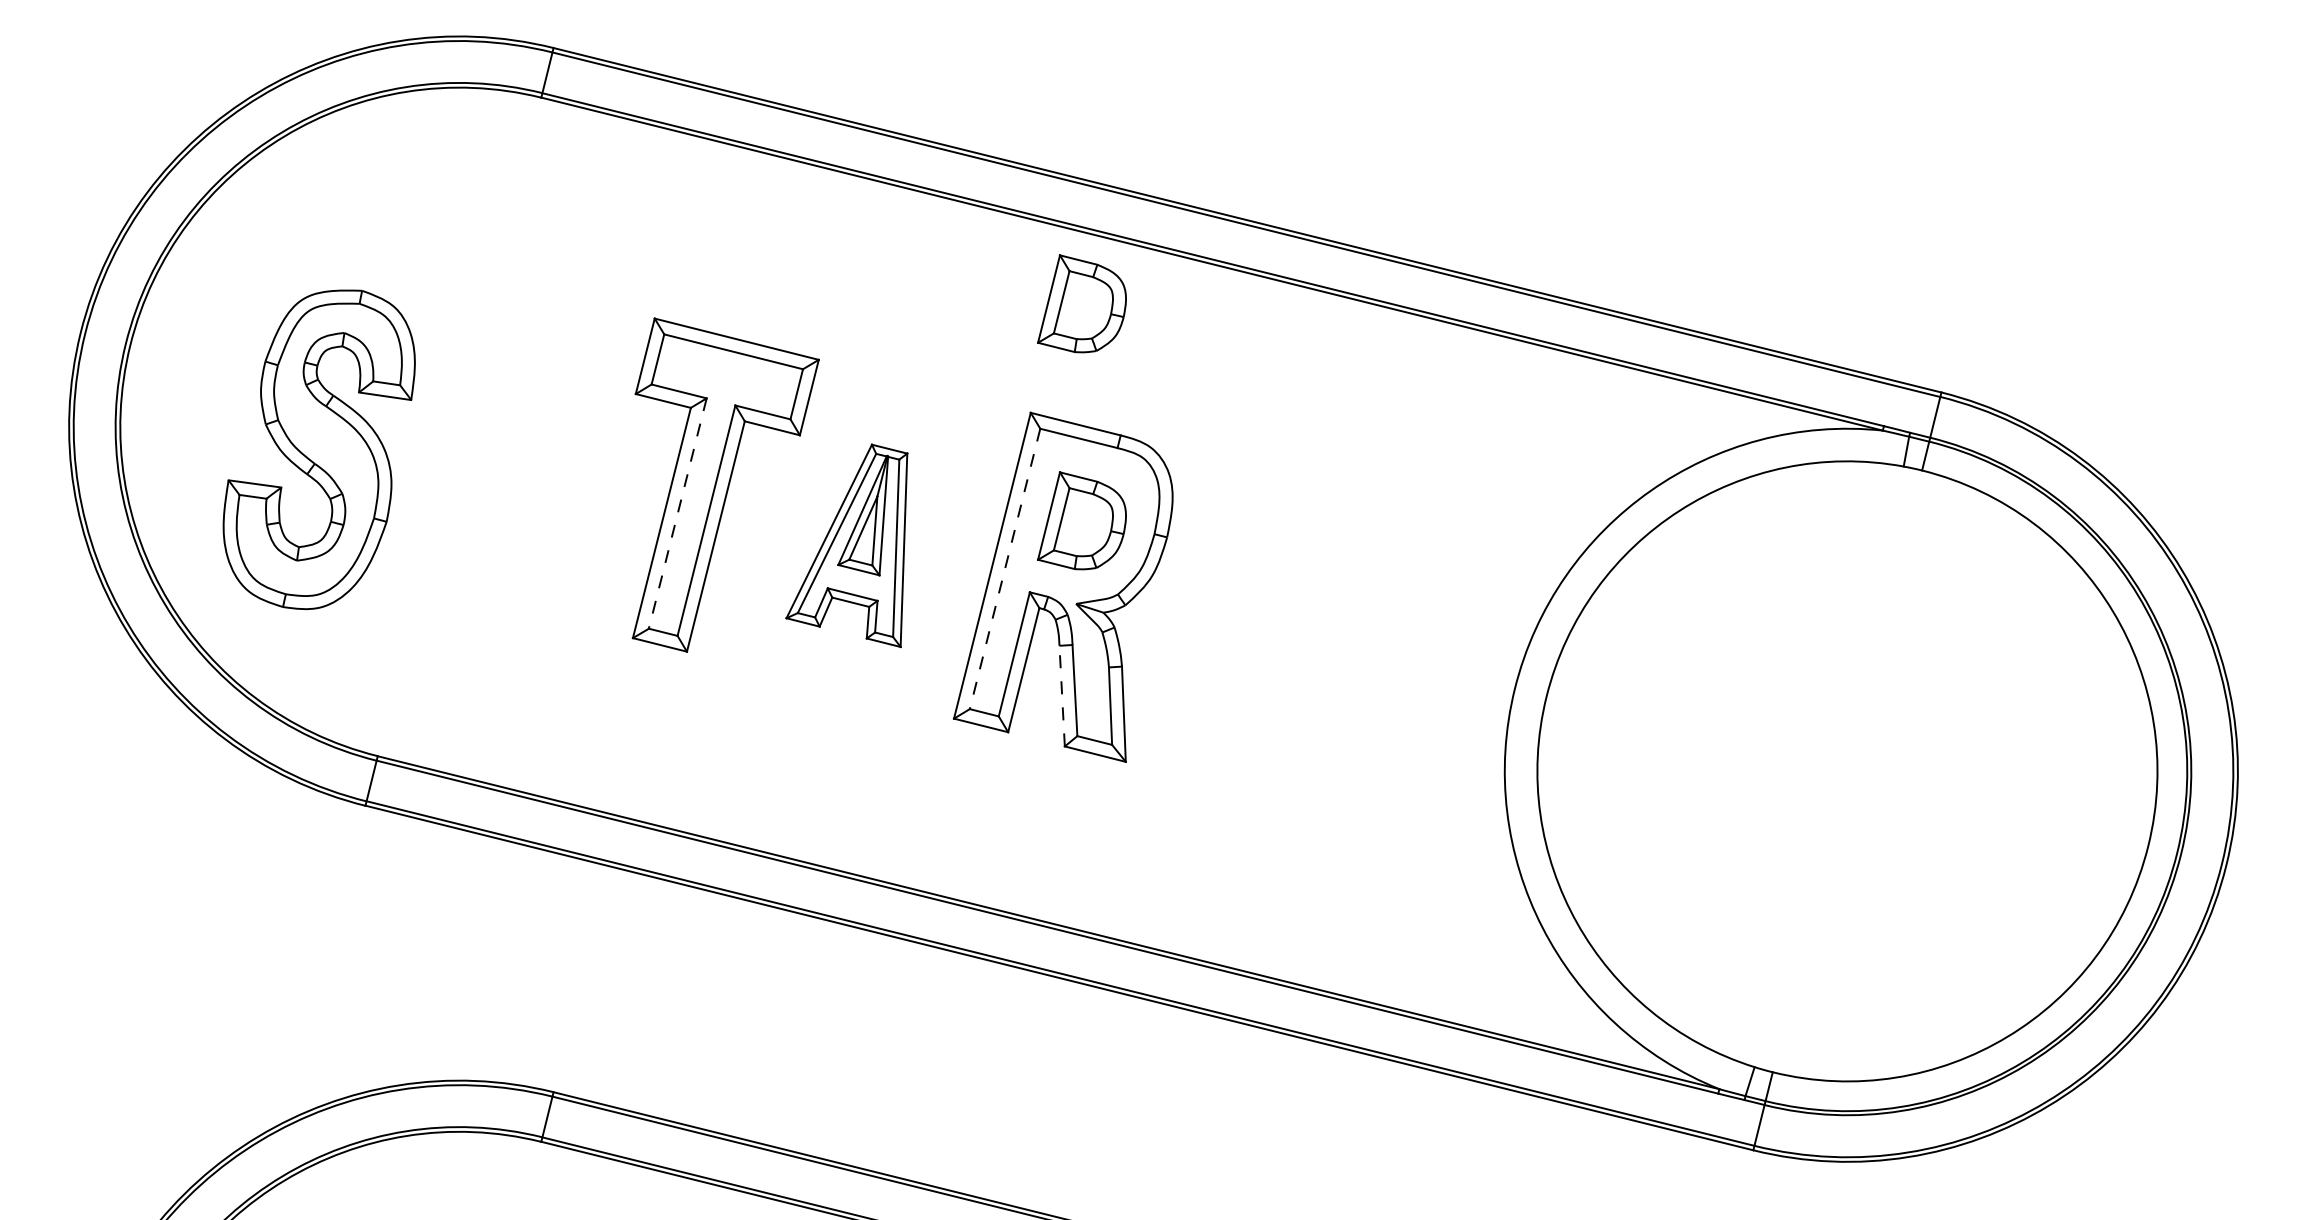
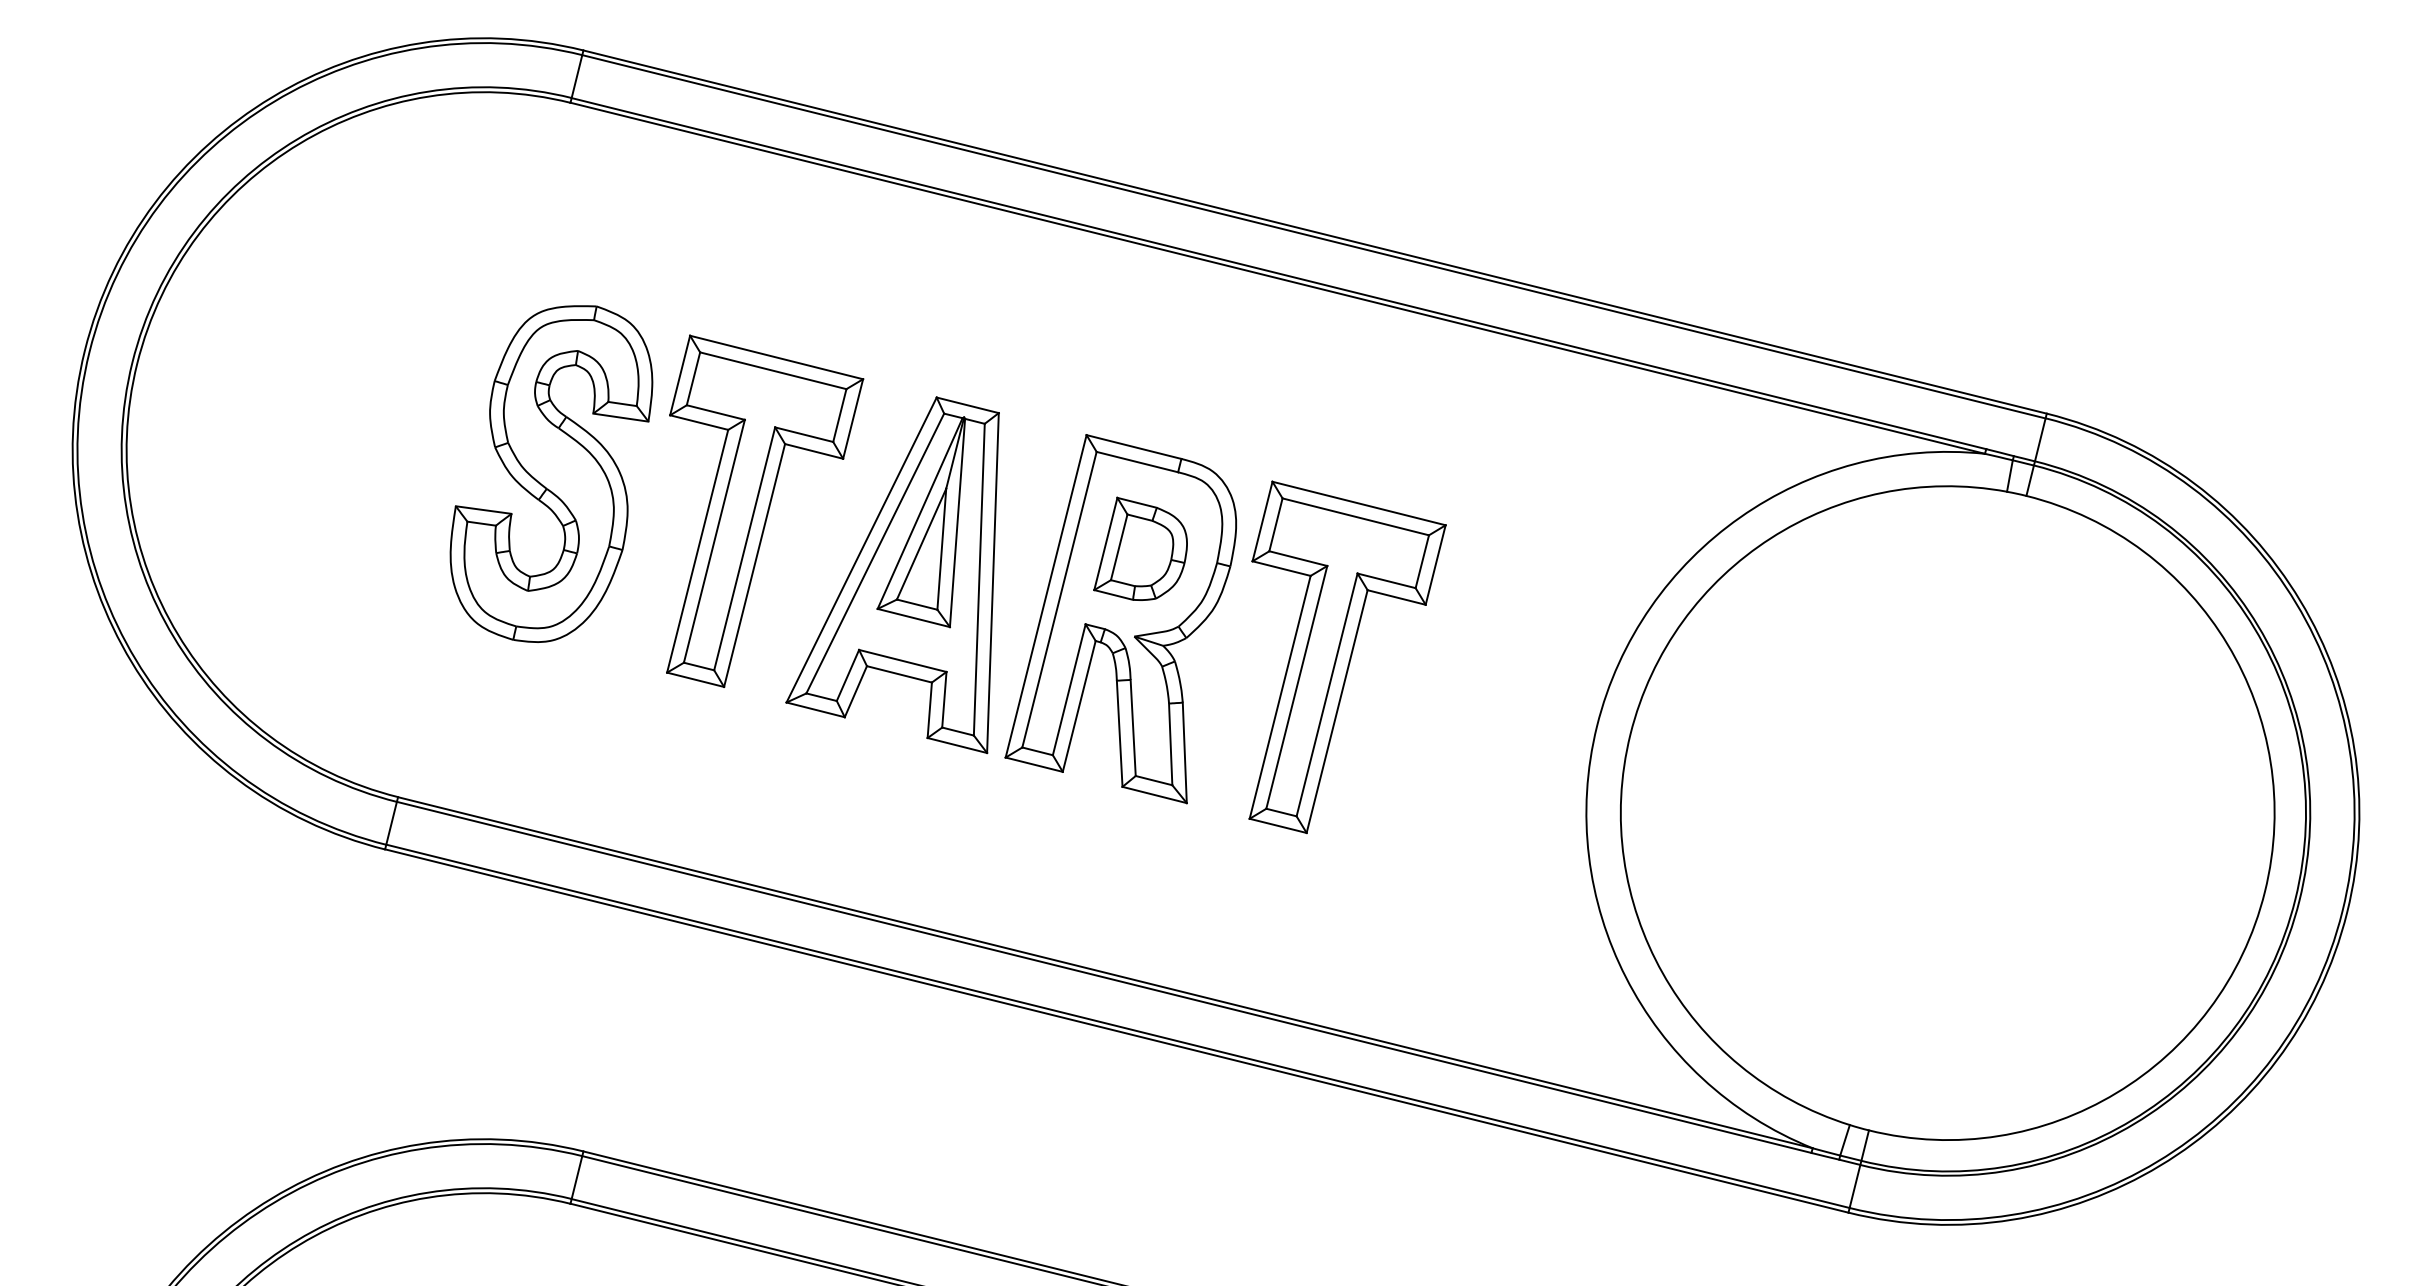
part: (1081, 303) -> (1140, 319), removed
part: (318, 449) -> (550, 473), moved
line: (677, 513) -> (714, 541), dashed -> solid
part: (846, 545) -> (892, 574), size x1.67
line: (1005, 568) -> (1059, 599), dashed -> solid
part: (1278, 623) -> (1347, 657), added
line: (1062, 695) -> (1120, 733), dashed -> solid

